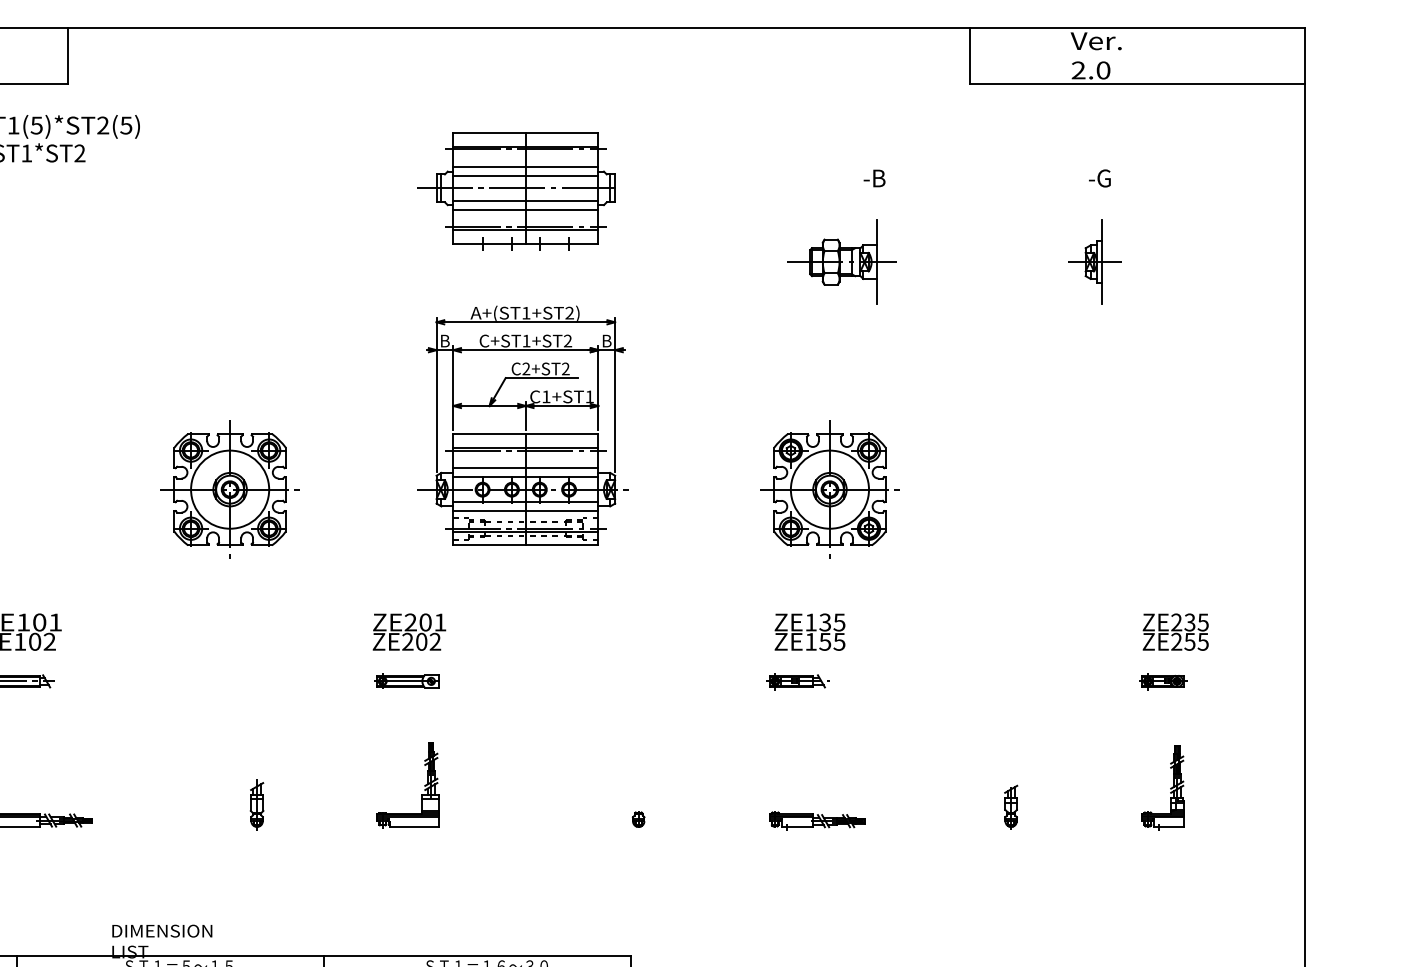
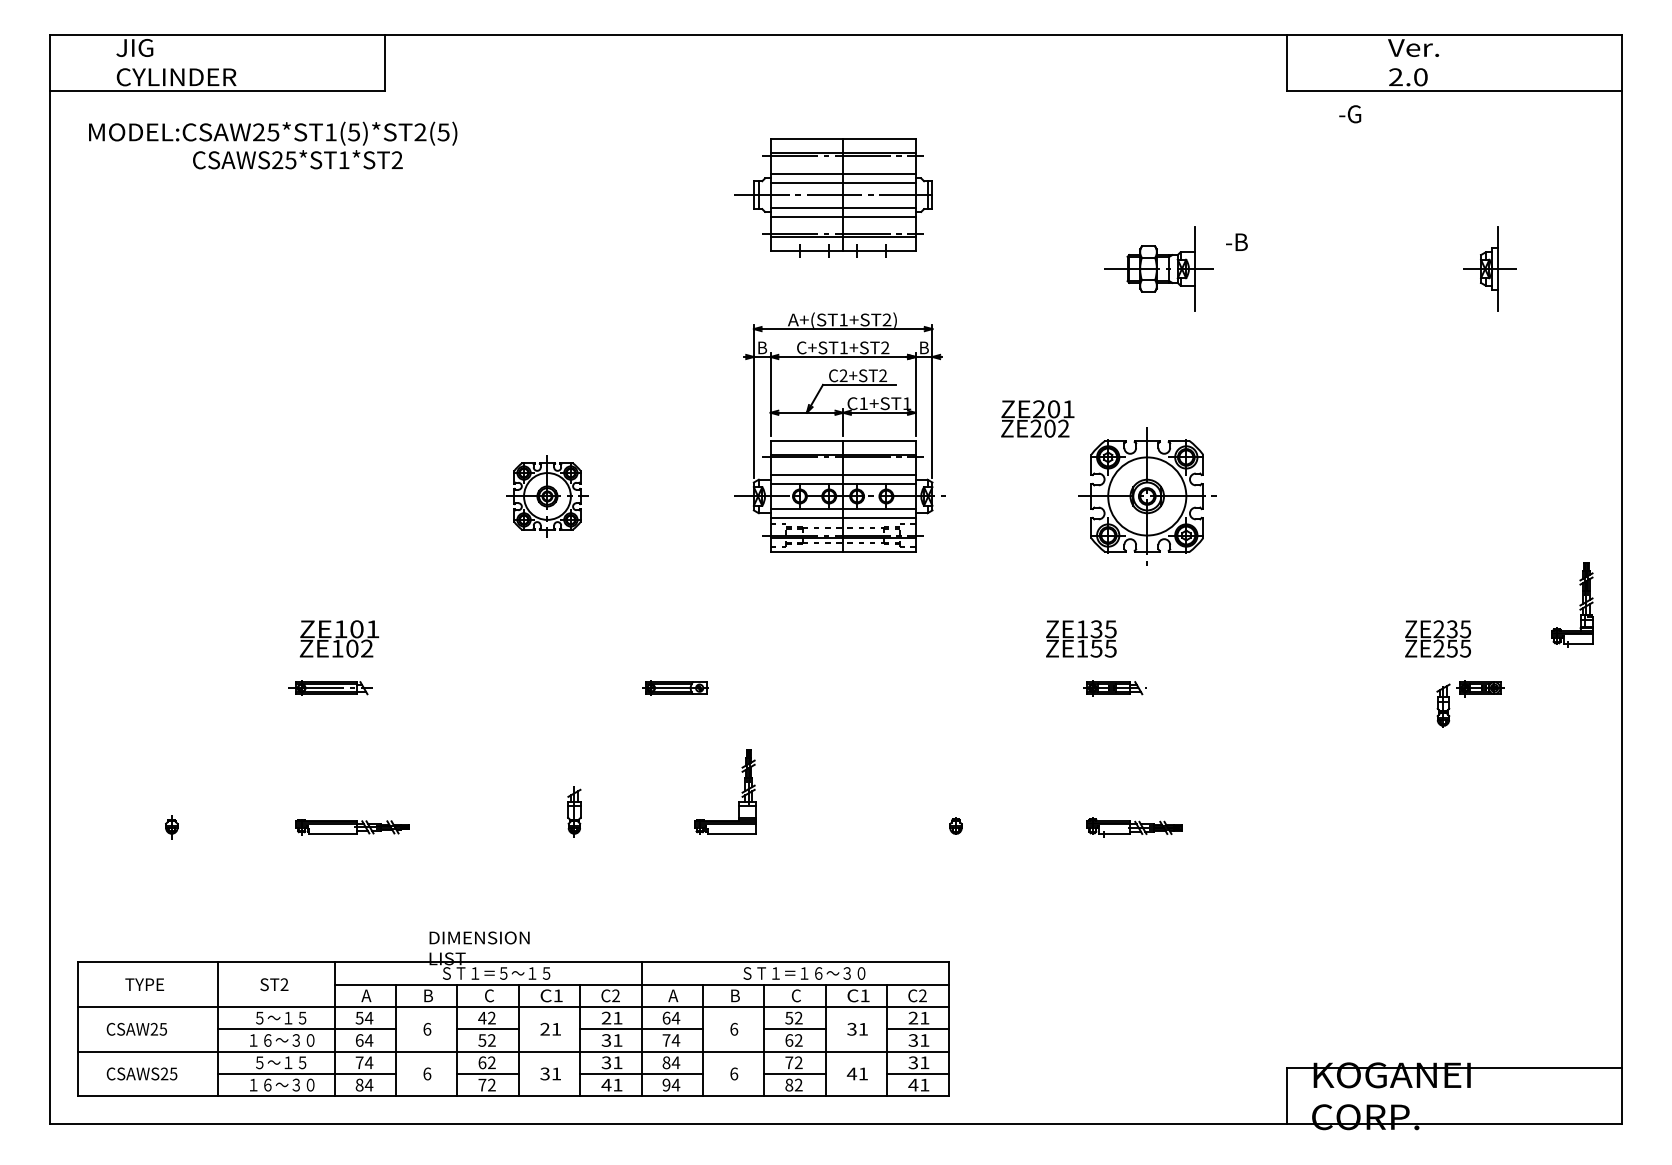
text: (874, 177) -> (1236, 241), moved
text: (1100, 178) -> (1350, 114), moved
part: (1094, 261) -> (1489, 268), moved
part: (230, 489) -> (547, 496), size x0.6
text: (409, 631) -> (1037, 418), moved
text: (810, 631) -> (1081, 638), moved
text: (1175, 631) -> (1437, 638), moved
part: (407, 680) -> (675, 687), moved
part: (1170, 787) -> (1579, 604), moved
part: (1011, 806) -> (1443, 705), moved

